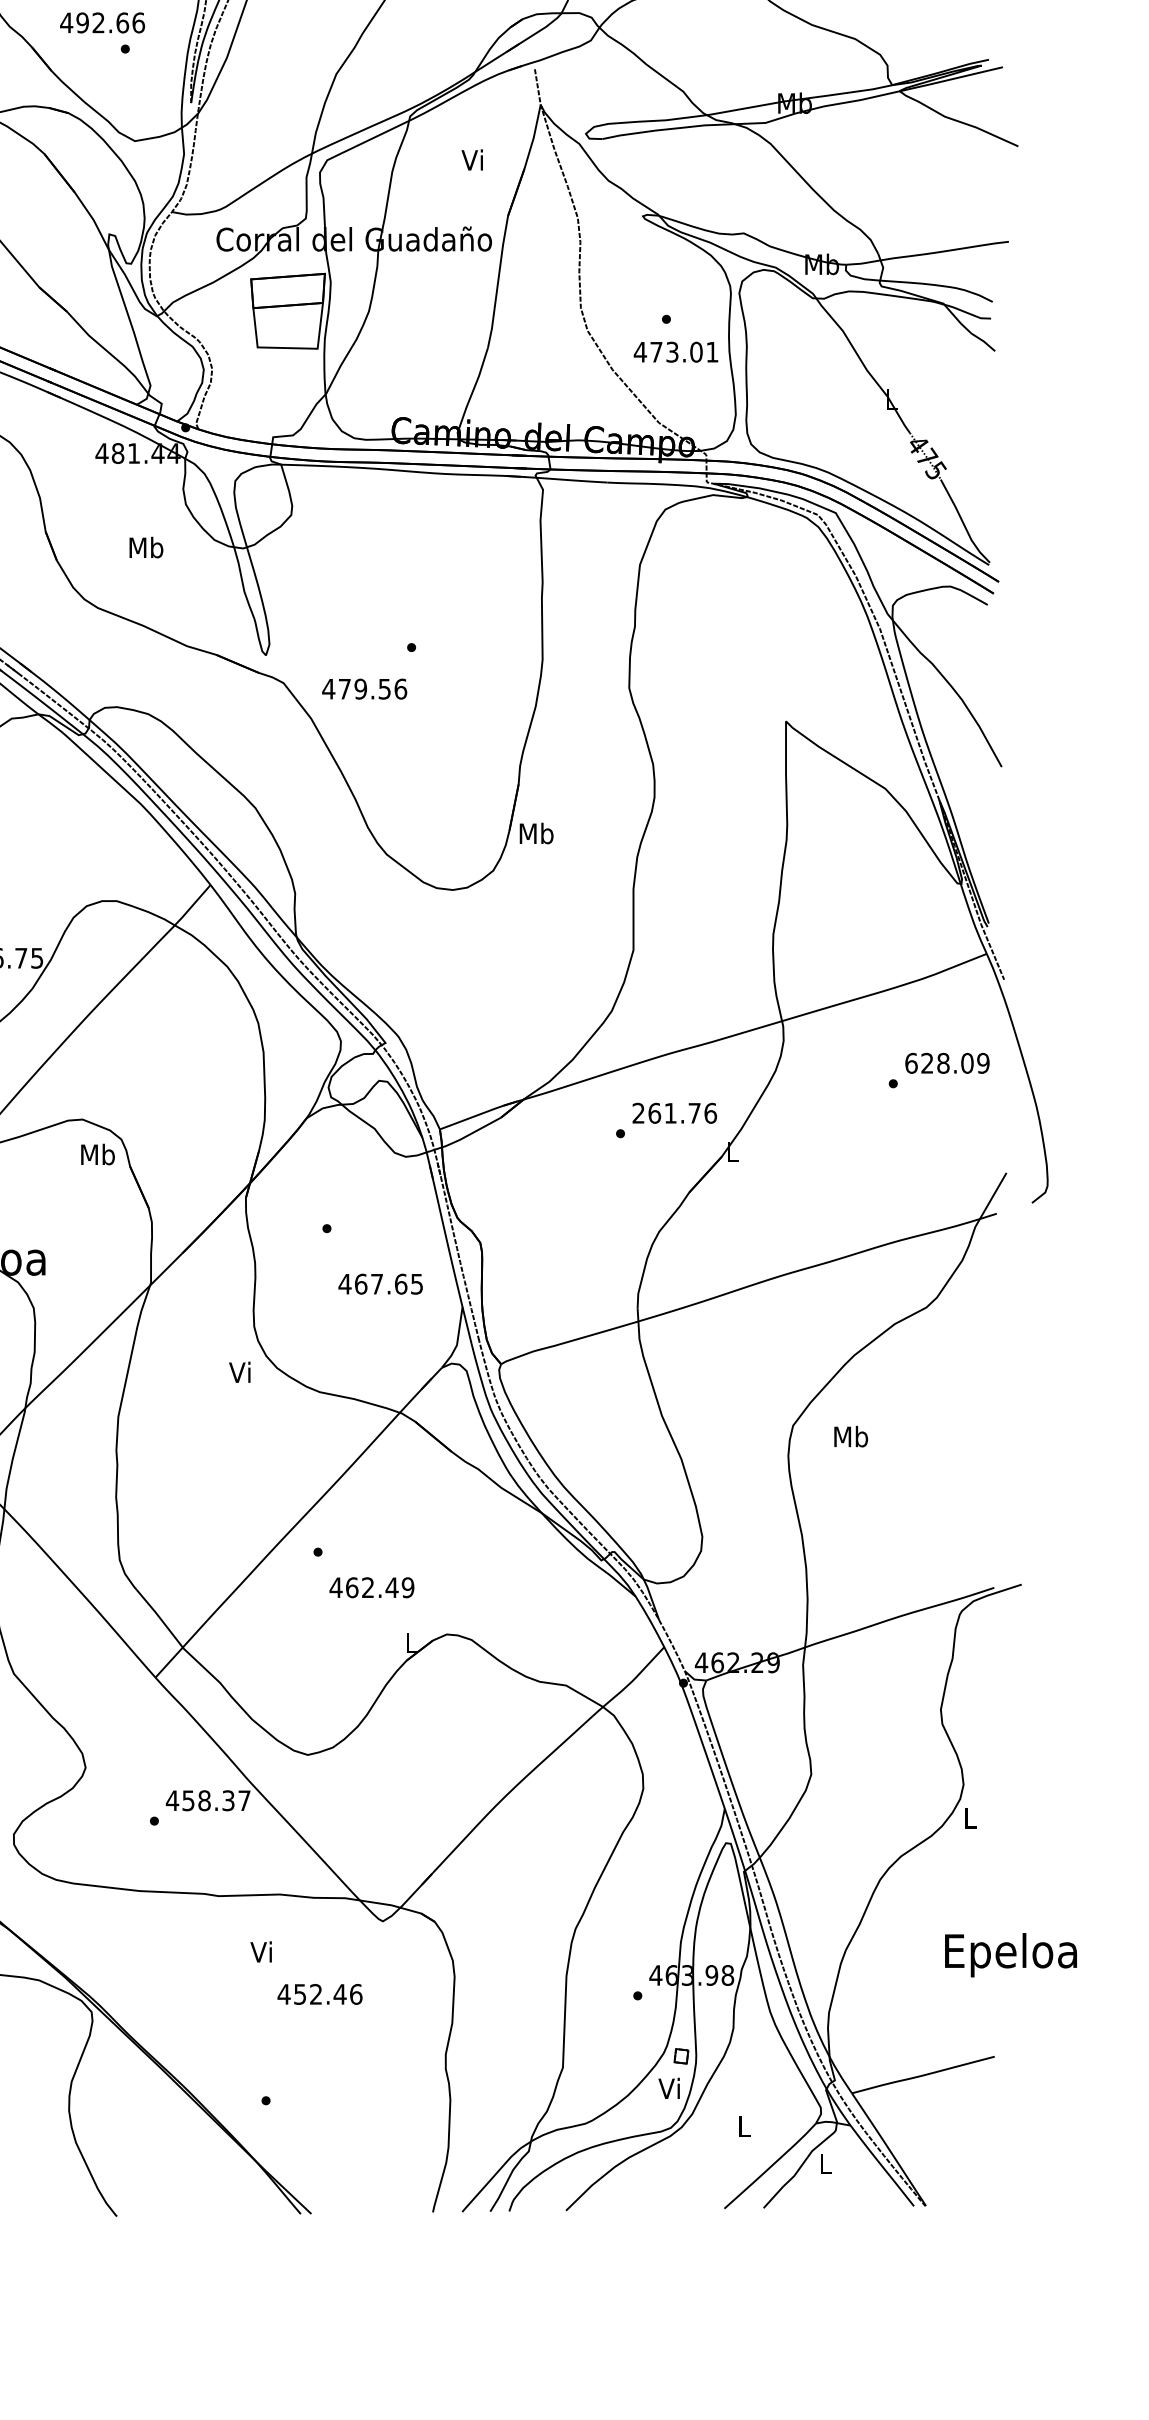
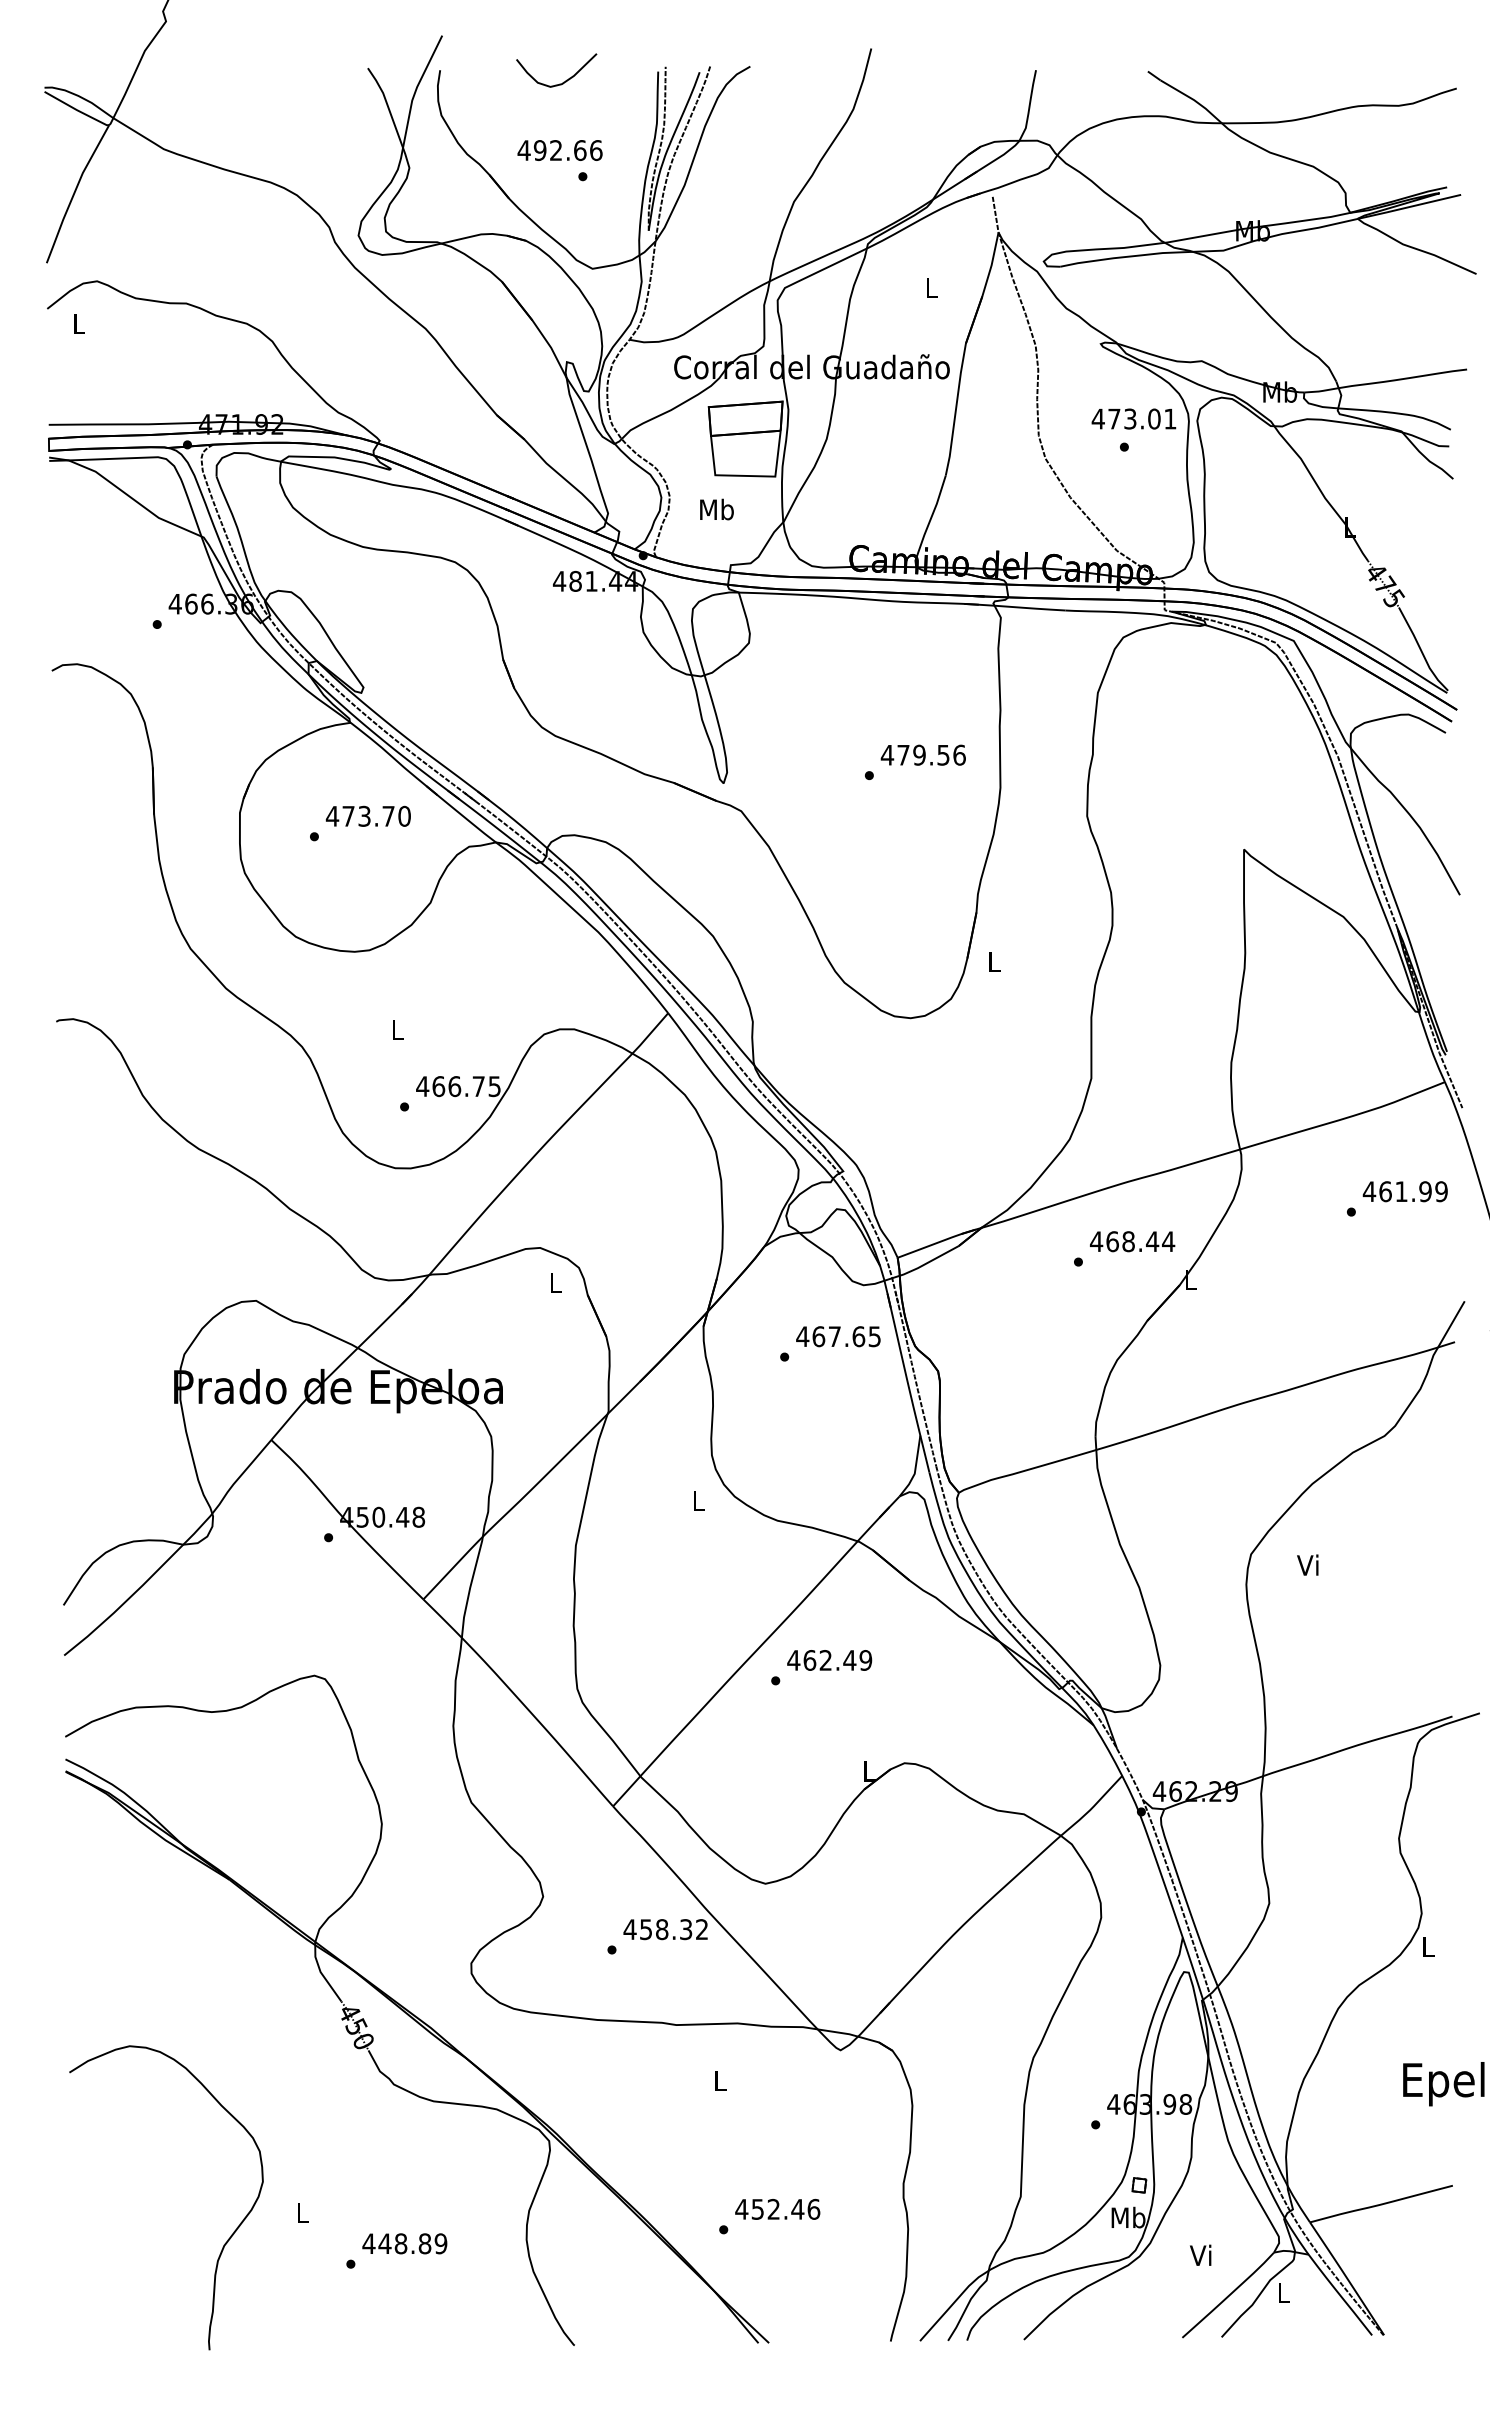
text: (471, 159) -> (929, 287), Vi -> L
text: (675, 351) -> (1133, 418), moved
text: (145, 547) -> (716, 509), moved
text: (363, 688) -> (922, 754), moved
text: (536, 833) -> (994, 961), Mb -> L
text: (938, 1063) -> (1396, 1191), 628.09 -> 461.99
text: (674, 1113) -> (1132, 1241), 261.76 -> 468.44
text: (97, 1154) -> (555, 1282), Mb -> L
text: (380, 1284) -> (838, 1336), moved
text: (239, 1371) -> (697, 1500), Vi -> L
text: (851, 1435) -> (1309, 1564), Mb -> Vi
text: (371, 1587) -> (829, 1660), moved
text: (243, 1800) -> (701, 1929), 458.37 -> 458.32
text: (260, 1951) -> (718, 2080), Vi -> L
text: (319, 1994) -> (777, 2209), moved
text: (670, 2088) -> (1128, 2217), Vi -> Mb
text: (742, 2125) -> (1200, 2254), L -> Vi

